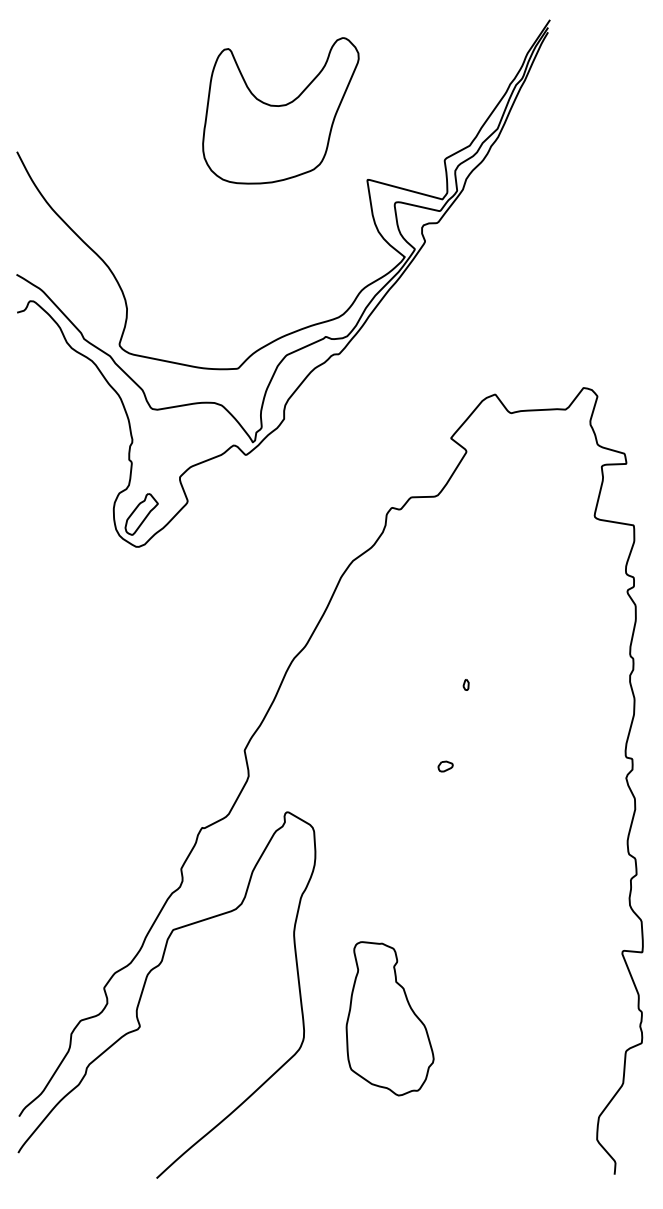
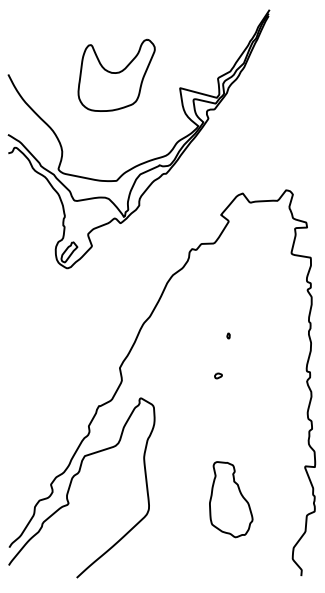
part: (280, 108) -> (116, 74), moved
part: (390, 1018) -> (231, 499), moved

